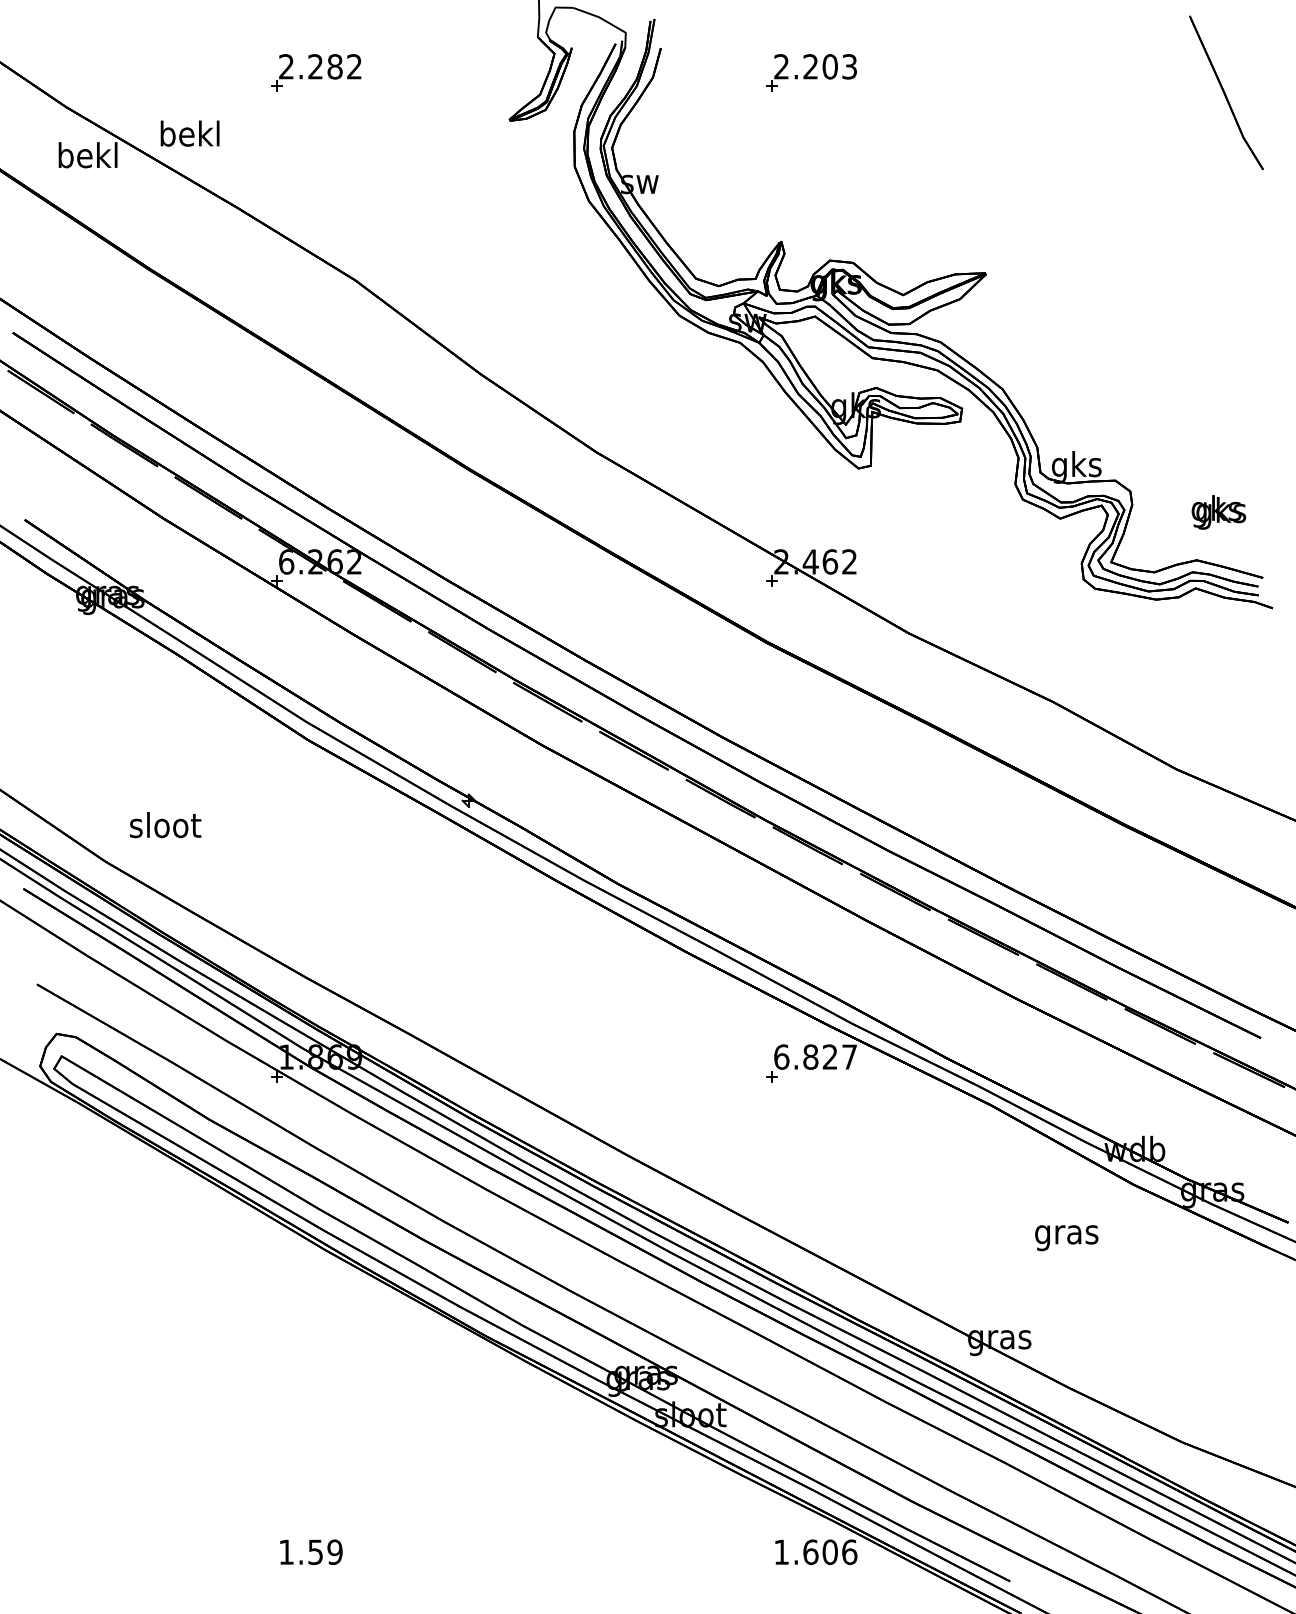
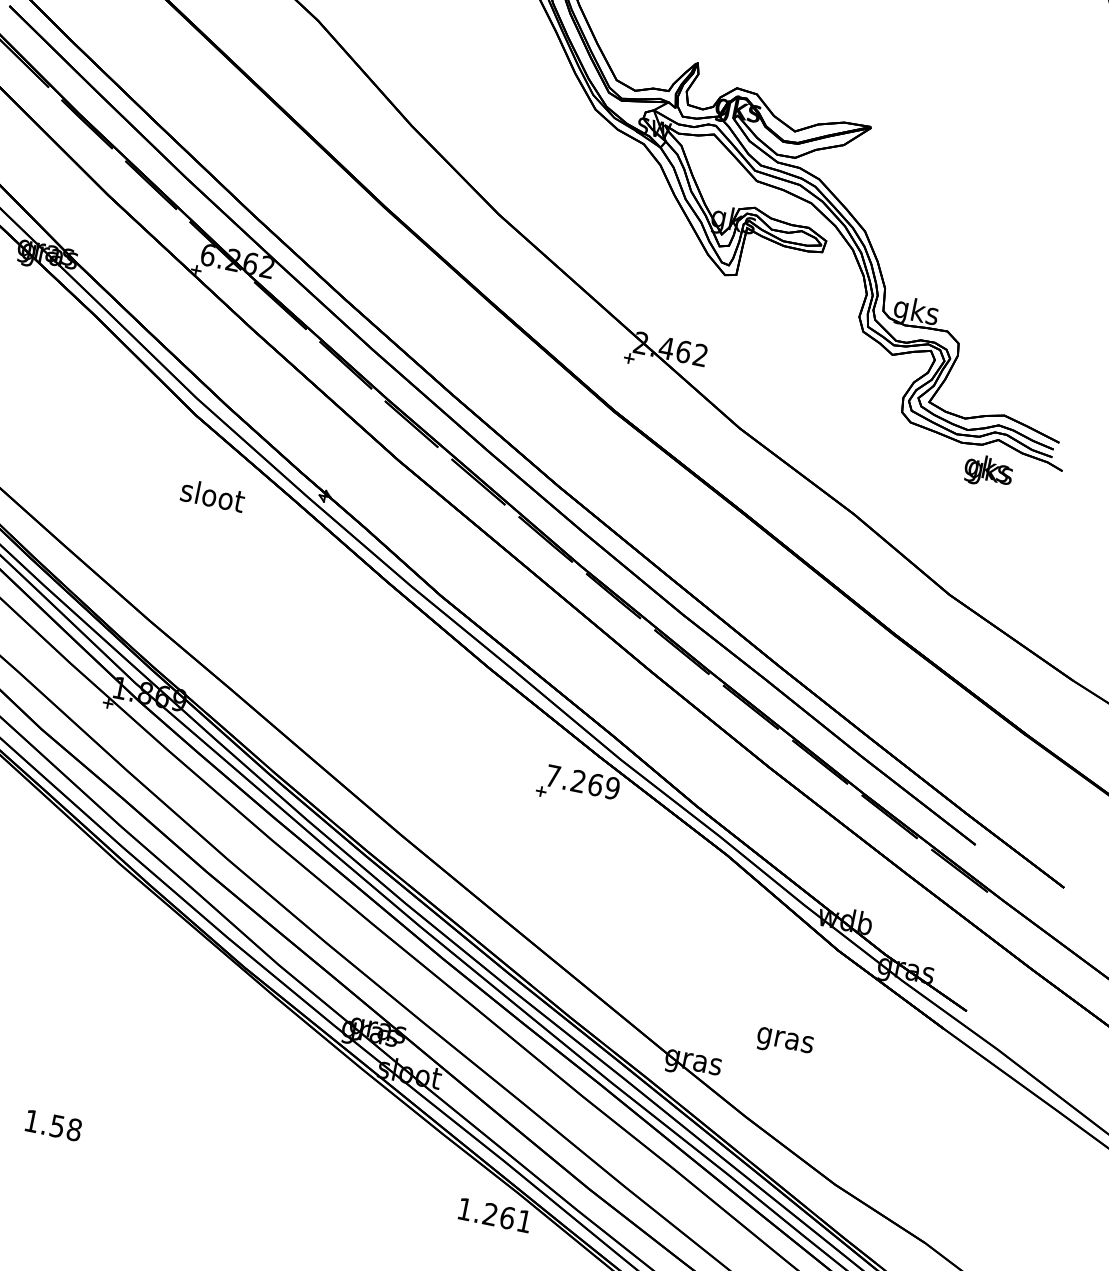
text: (1218, 512) -> (988, 471), moved
text: (165, 825) -> (212, 496), moved
text: (815, 1056) -> (582, 781), 6.827 -> 7.269
text: (1066, 1238) -> (784, 1043), moved
text: (334, 1551) -> (74, 1129), 1.59 -> 1.58
text: (830, 1551) -> (507, 1217), 1.606 -> 1.261

